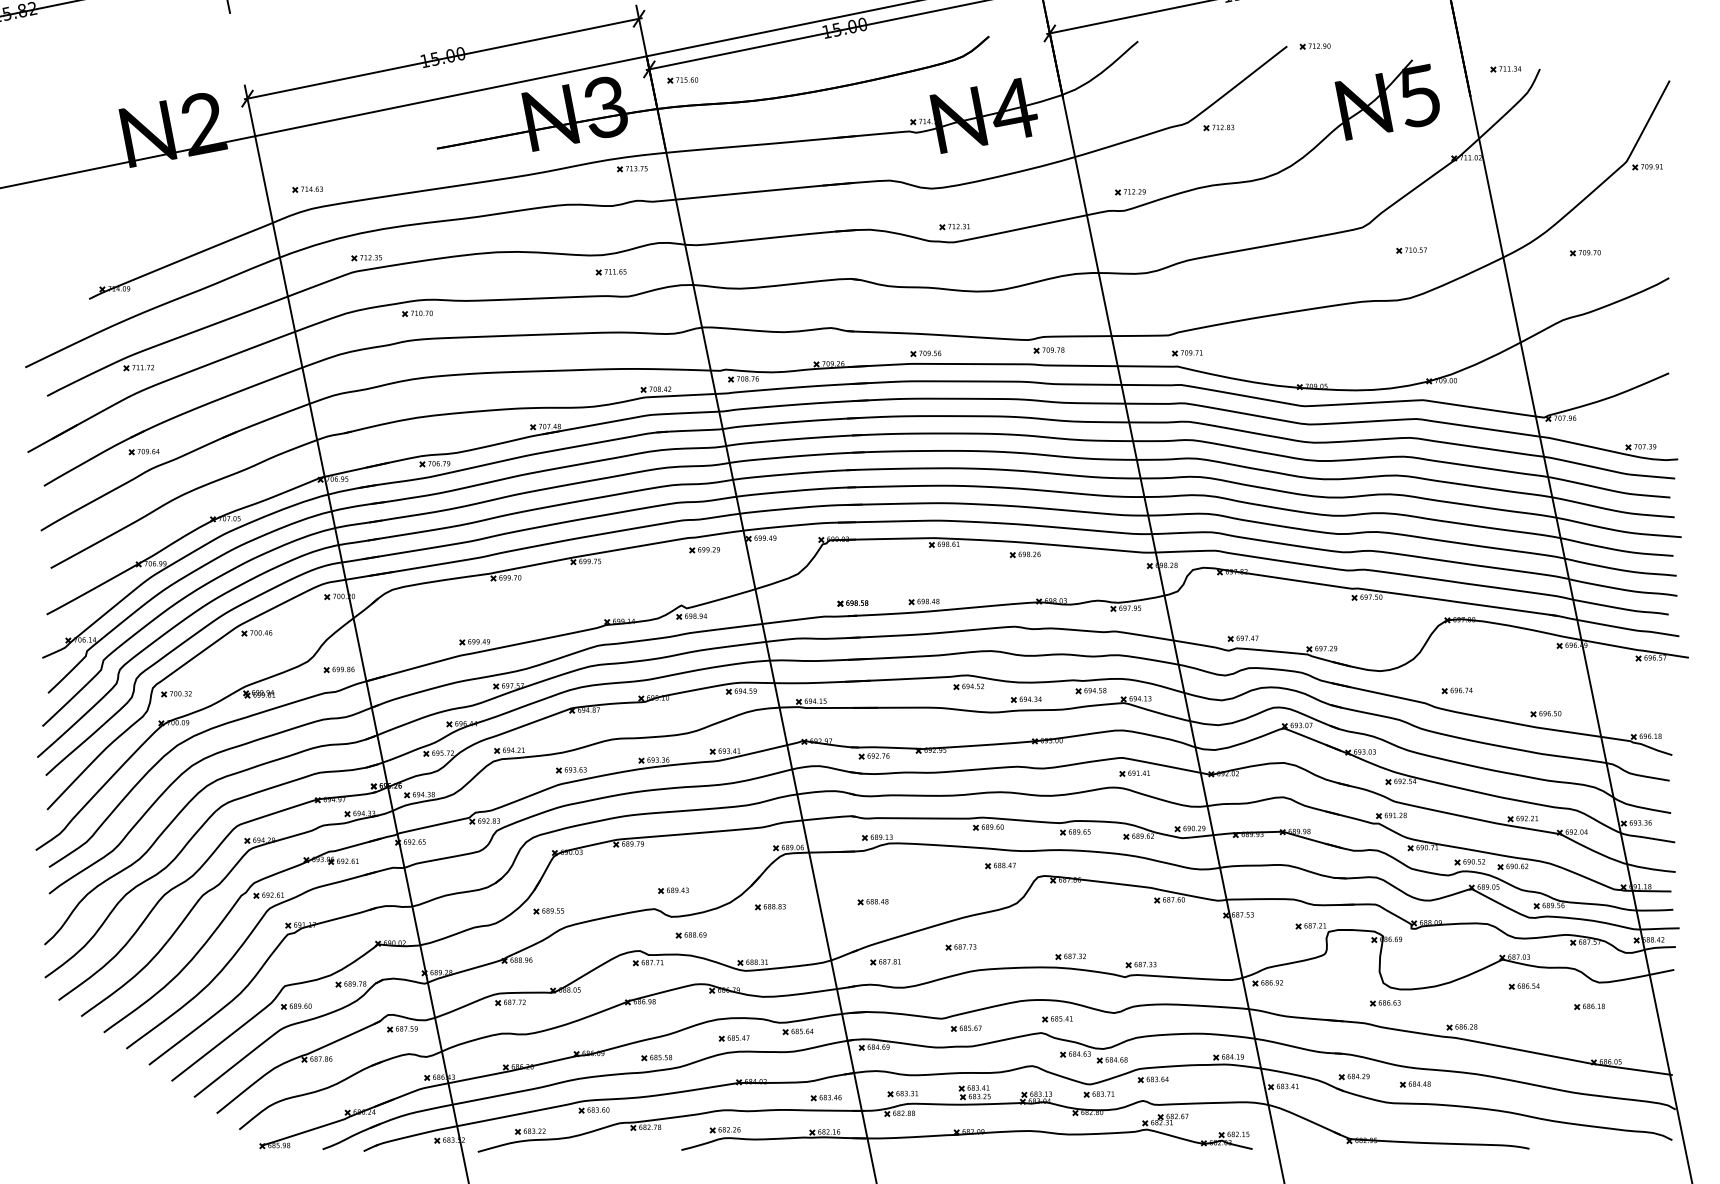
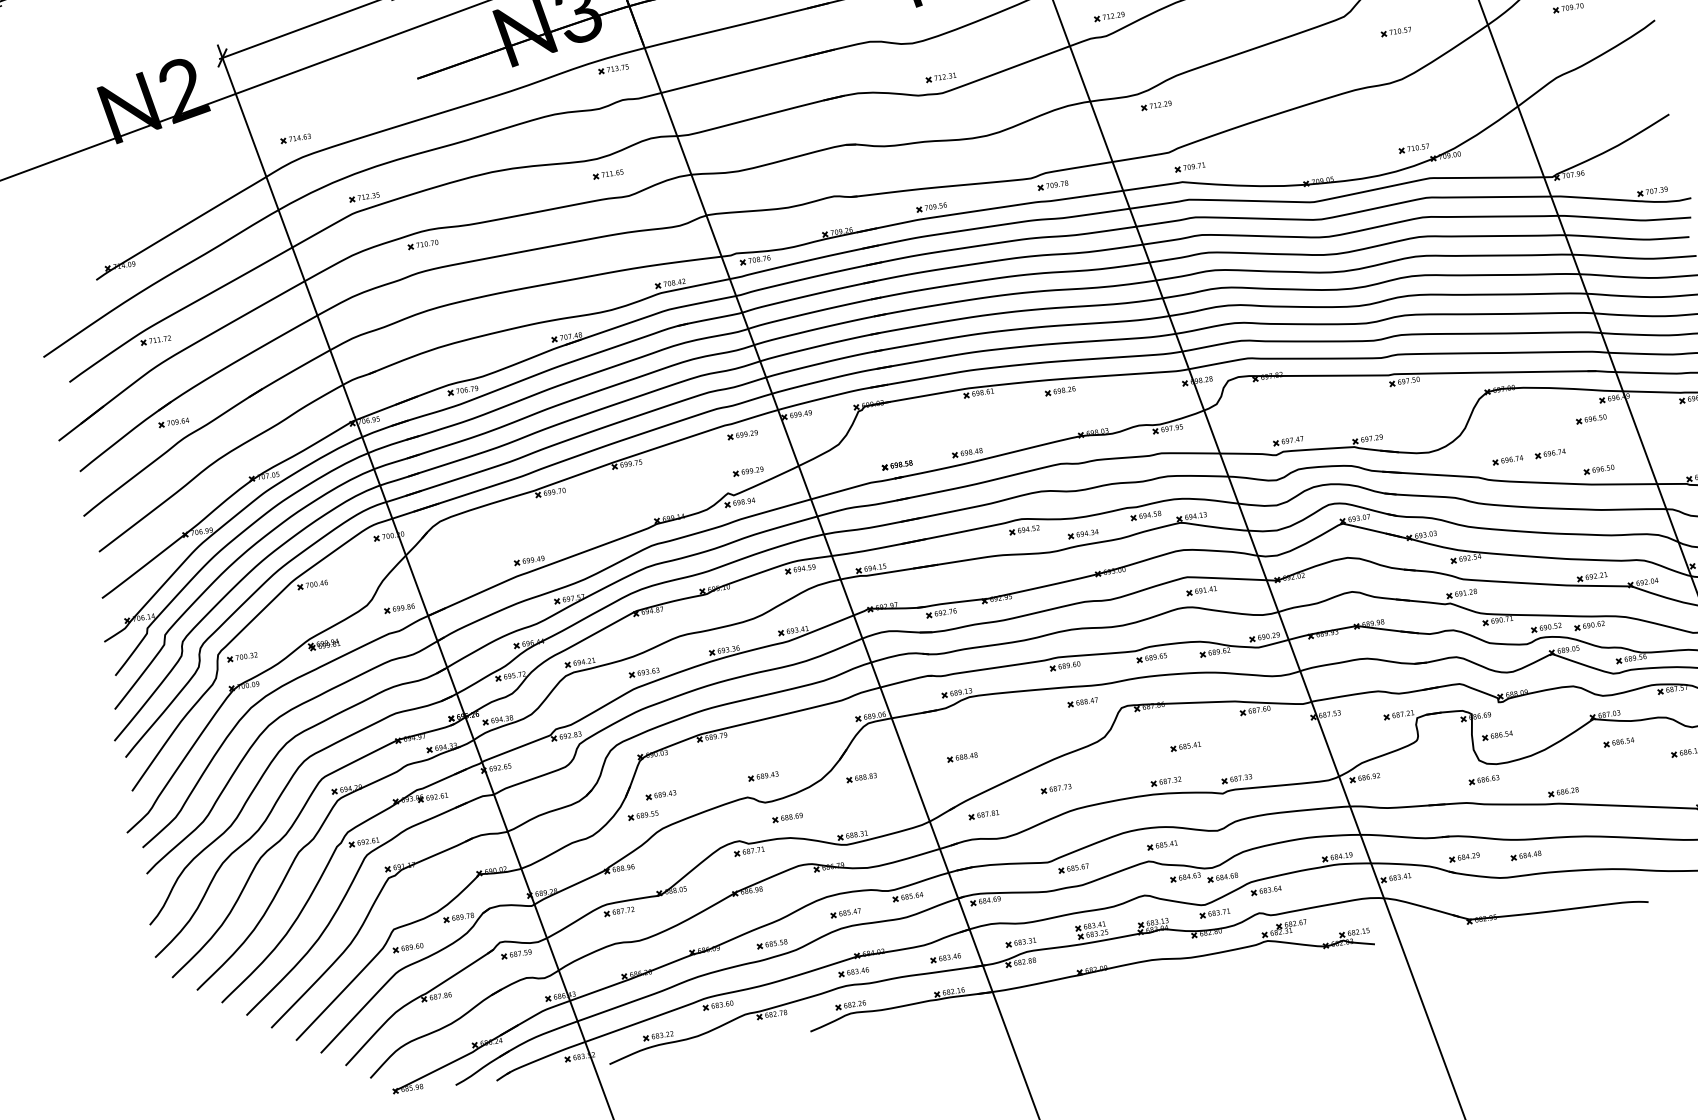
part: (1163, 287) -> (1156, 106), added
part: (1411, 368) -> (1413, 148), added
part: (704, 587) -> (748, 472), added
part: (1545, 663) -> (1591, 419), added
part: (1499, 690) -> (1549, 453), added
part: (569, 893) -> (661, 794), added
part: (1095, 925) -> (1185, 747), added
part: (1404, 961) -> (1496, 735), added
part: (732, 1097) -> (853, 971), added

